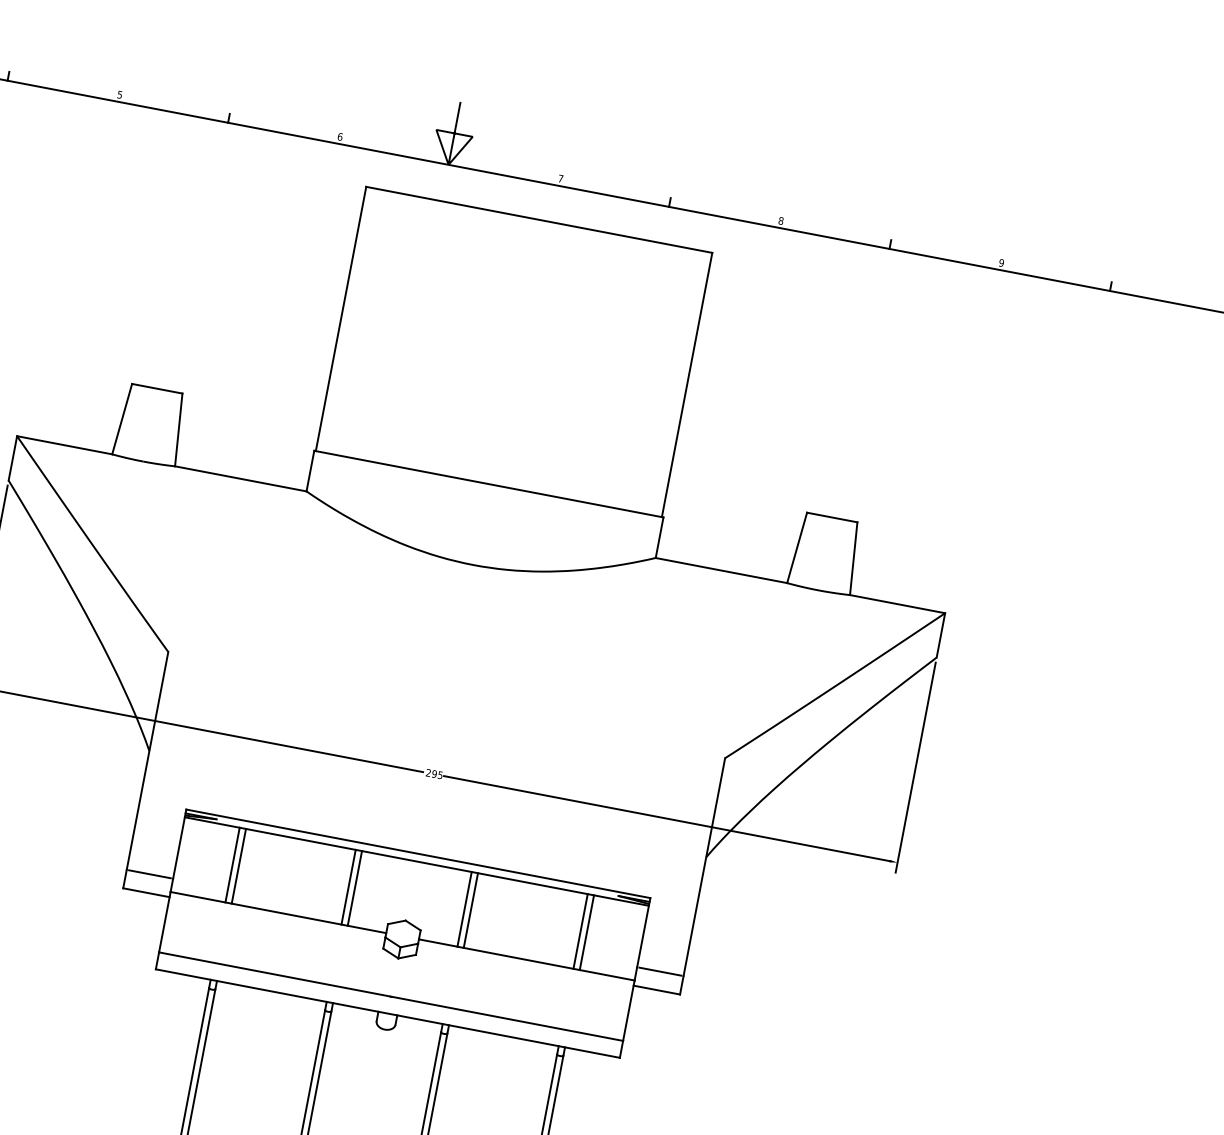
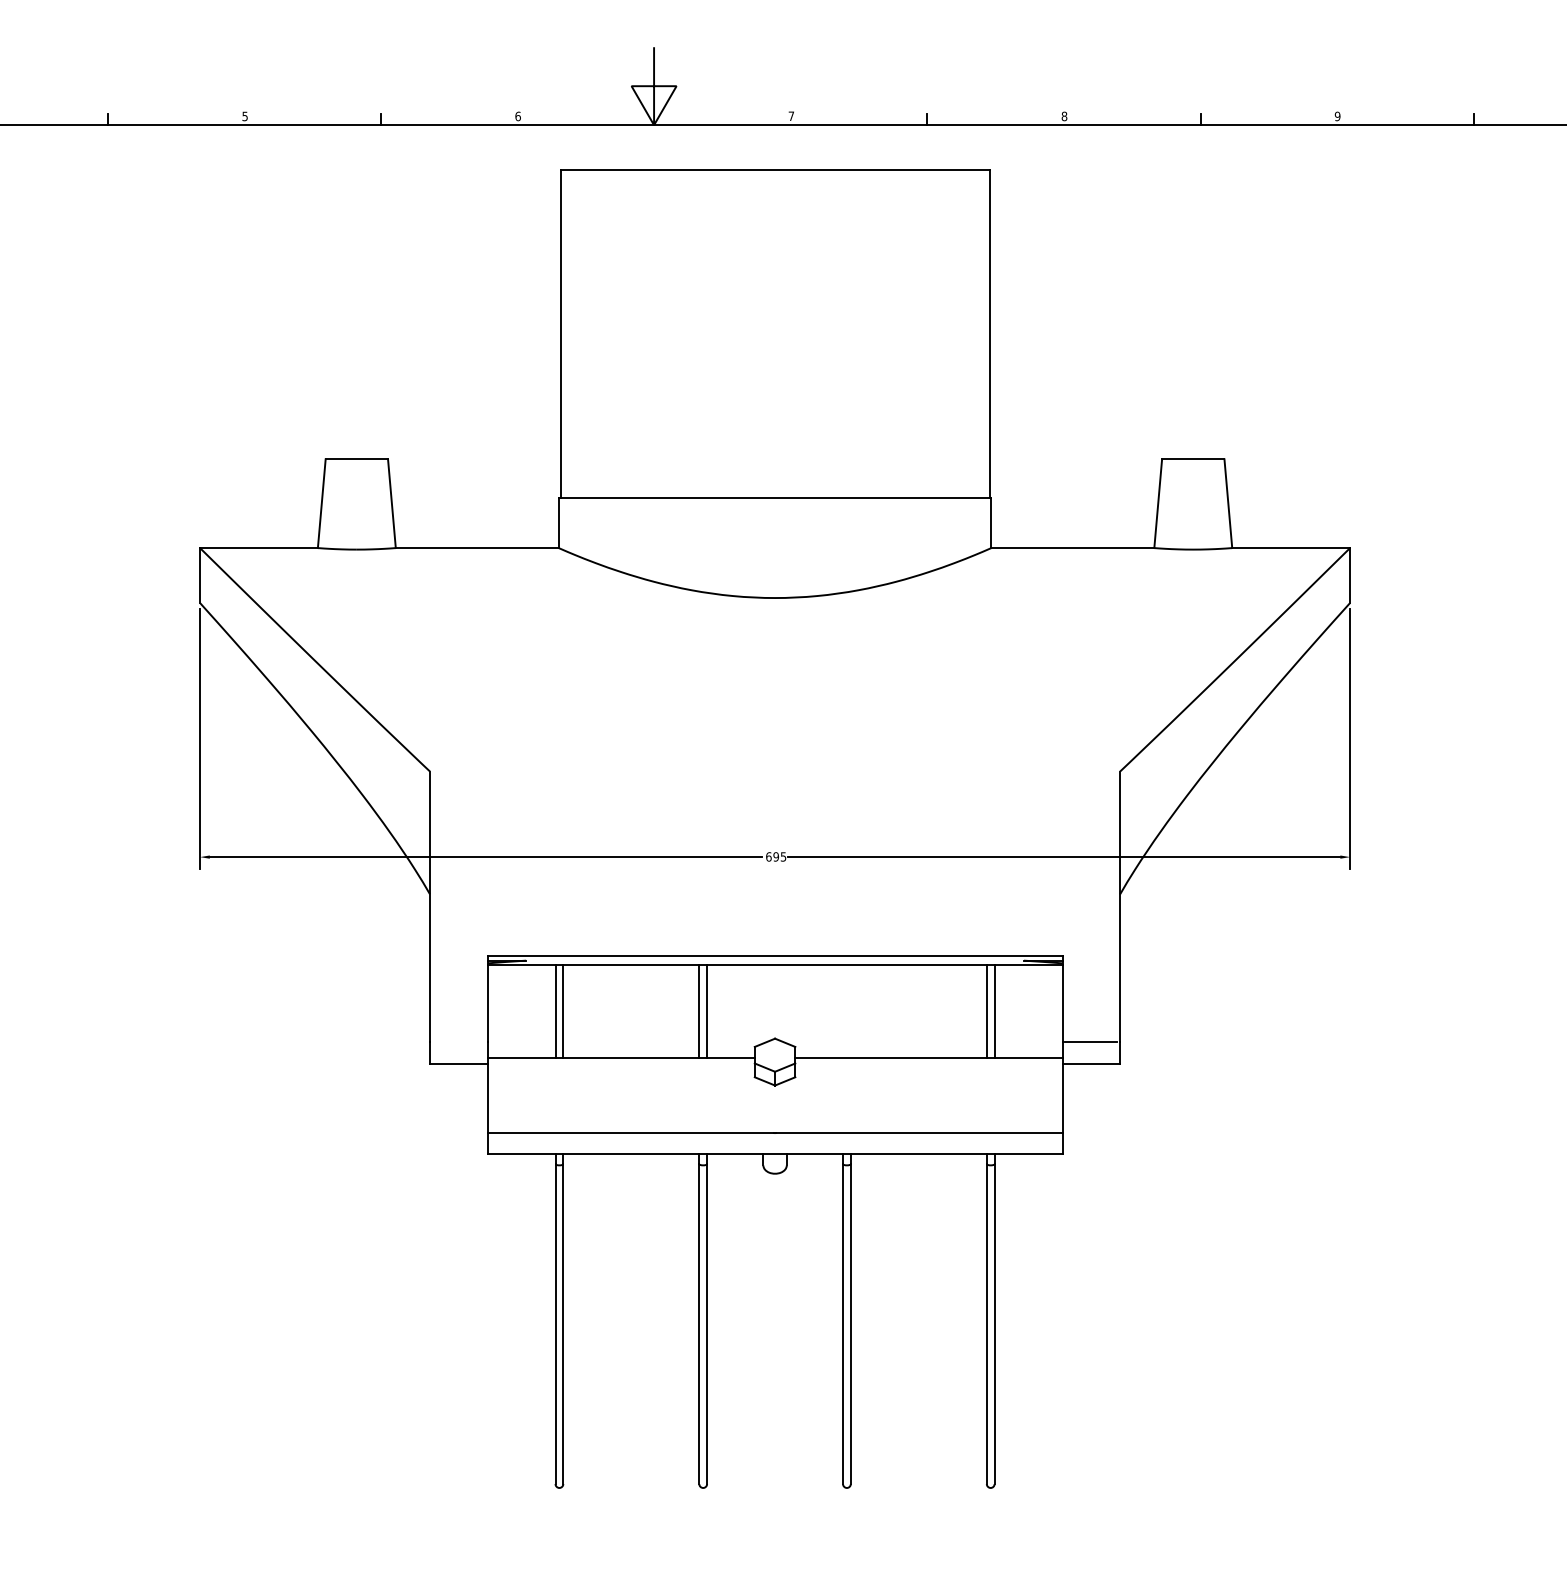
text: (428, 772) -> (768, 856), 295 -> 695
line: (149, 874) -> (458, 1041), removed
line: (465, 909) -> (843, 1011), removed
line: (470, 910) -> (850, 1011), removed

